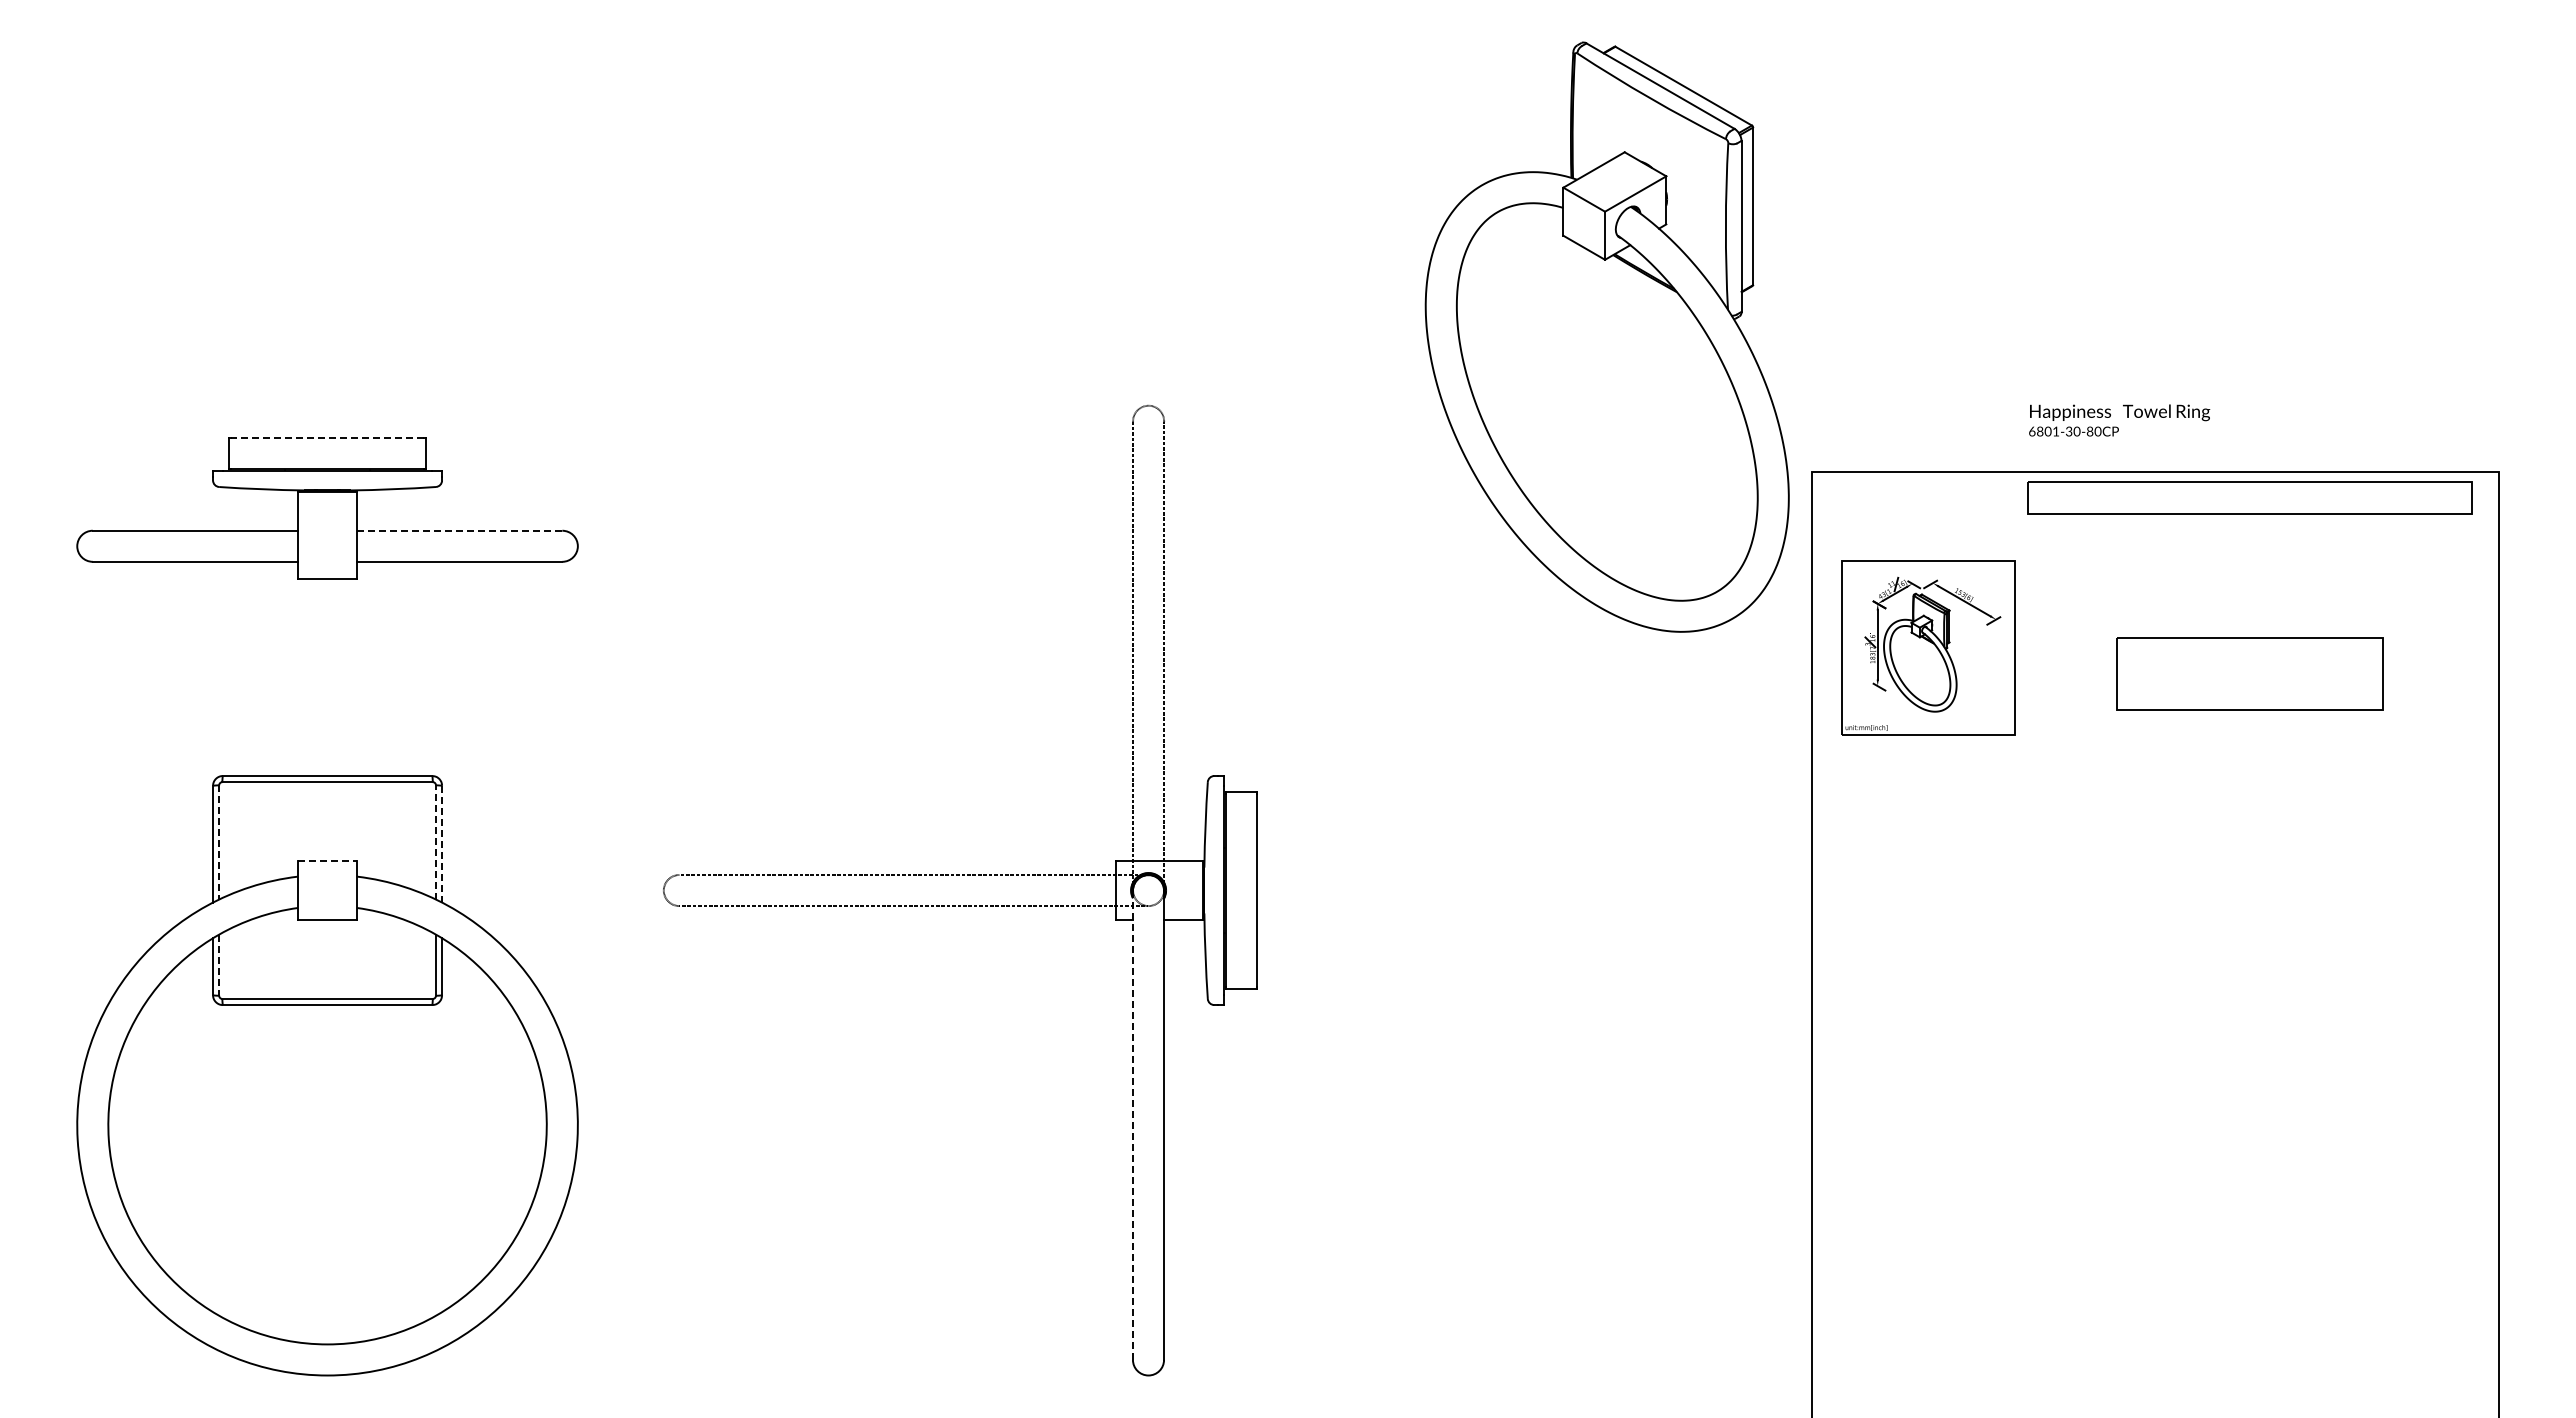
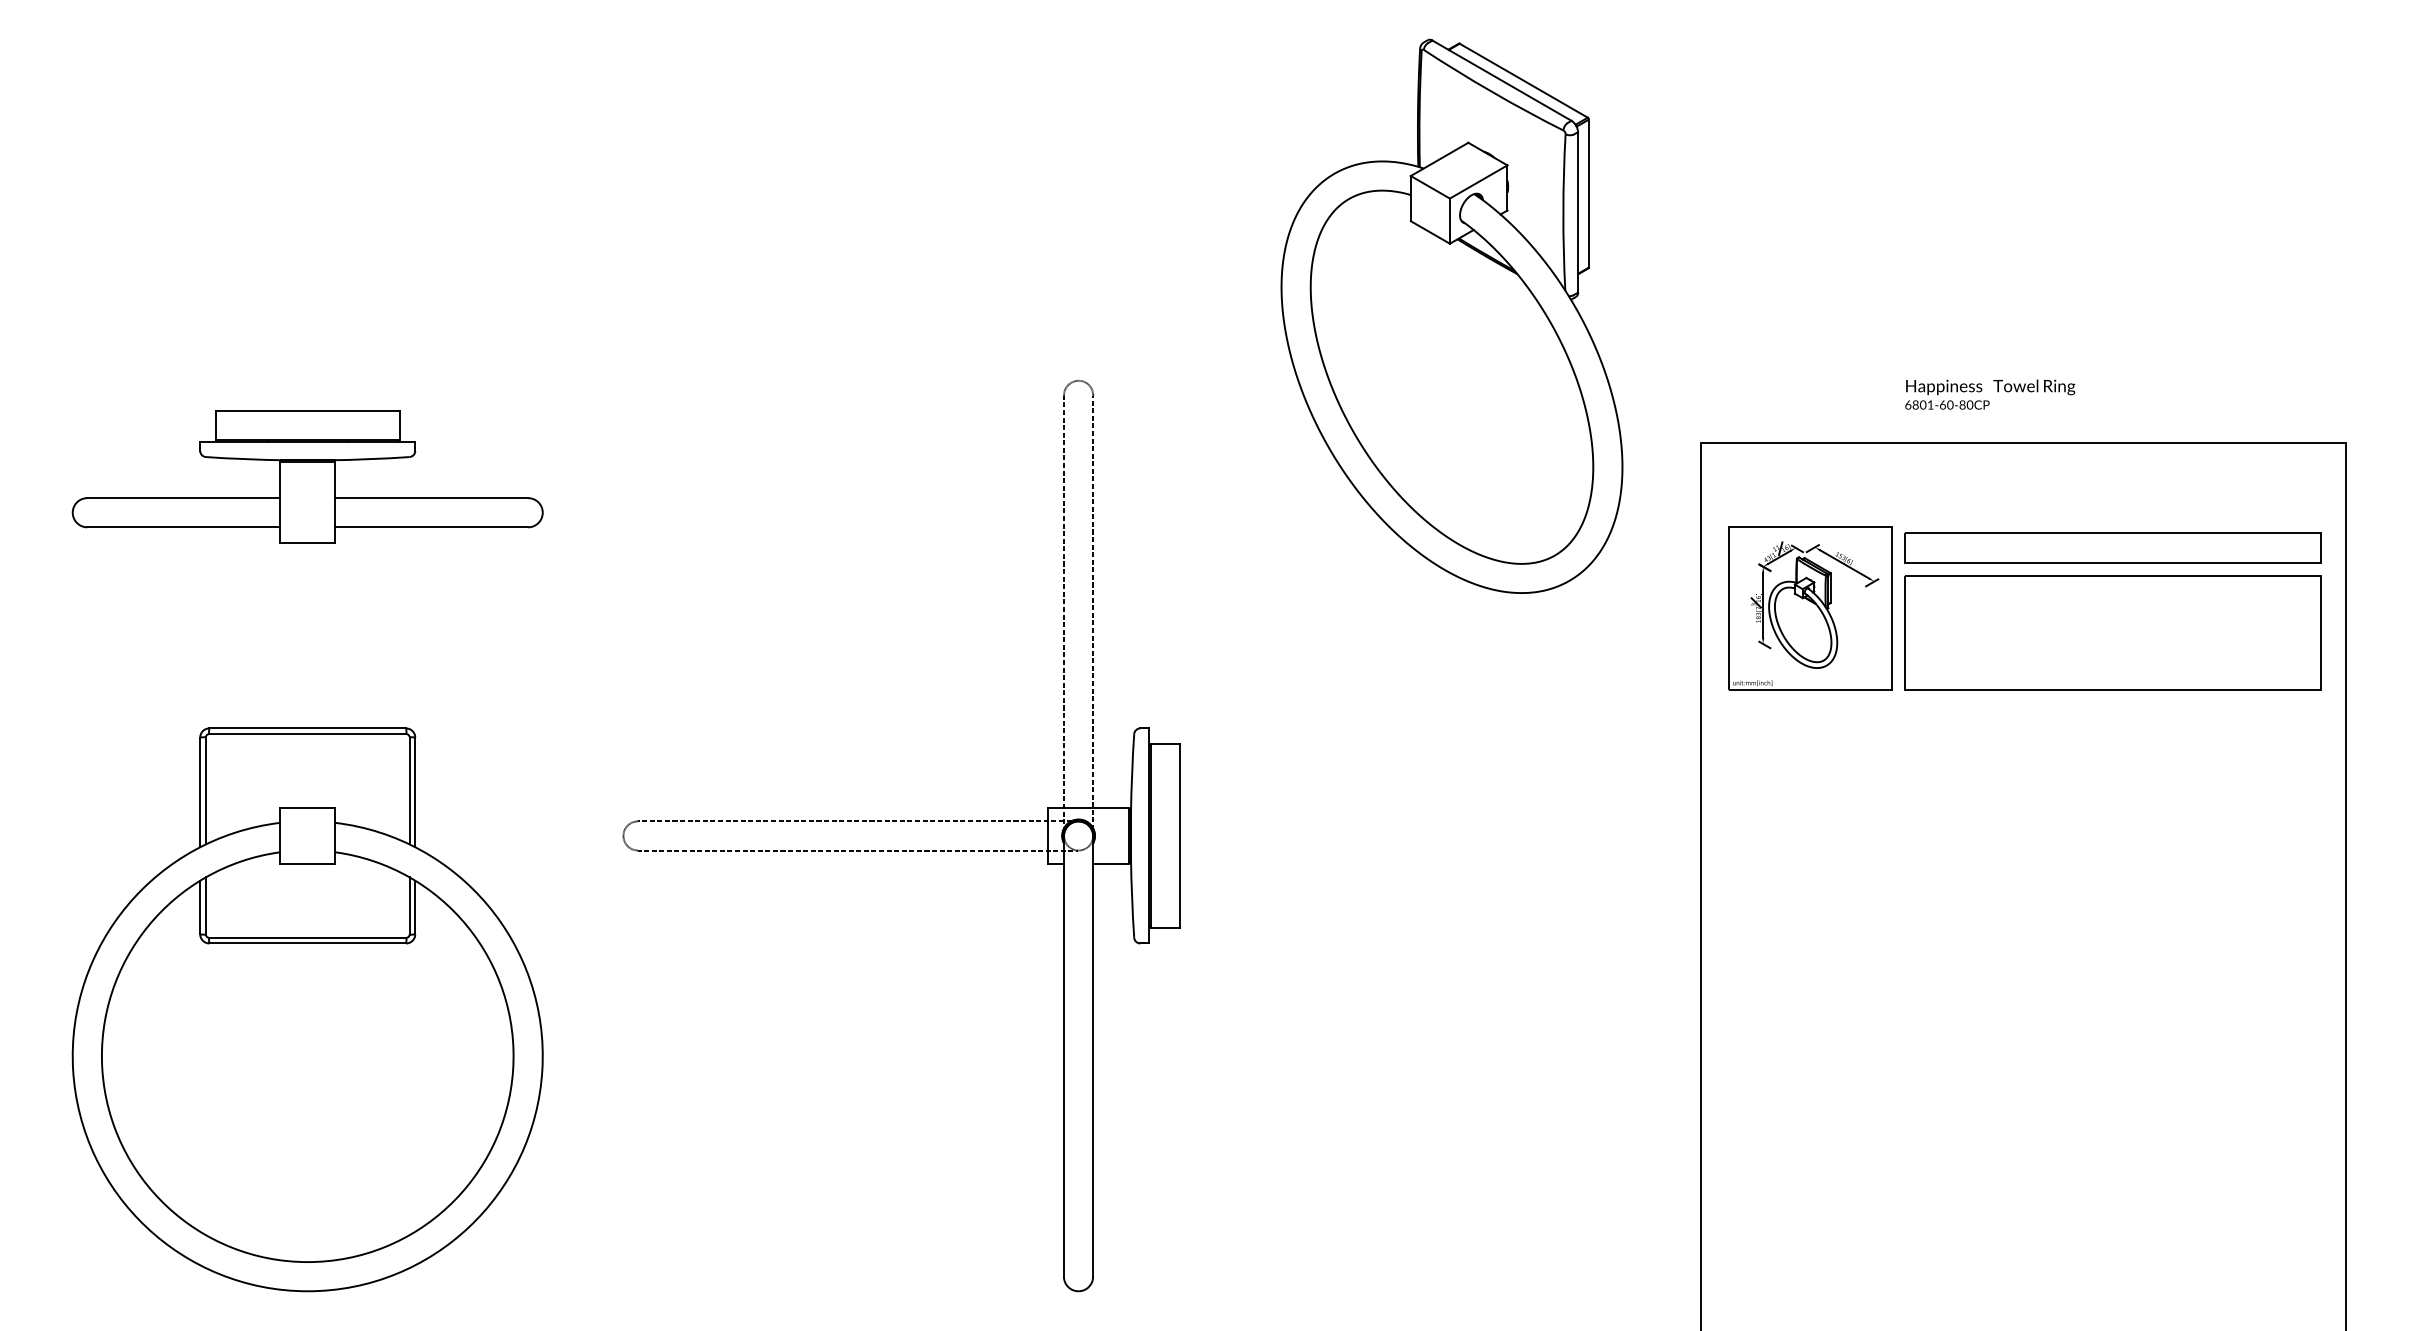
part: (1606, 336) -> (1451, 315), moved
text: (2069, 430) -> (1943, 404), 6801-30-80CP -> 6801-60-80CP
line: (327, 438) -> (307, 411), dashed -> solid
part: (2249, 497) -> (2112, 547), moved
line: (459, 530) -> (431, 497), dashed -> solid
part: (2249, 673) -> (2112, 632), size x1.67
line: (436, 842) -> (410, 790), dashed -> solid
line: (219, 843) -> (206, 791), dashed -> solid
line: (442, 844) -> (415, 792), dashed -> solid
line: (328, 861) -> (308, 808), dashed -> solid
line: (219, 965) -> (206, 906), dashed -> solid
line: (1132, 1126) -> (1063, 1057), dashed -> solid

